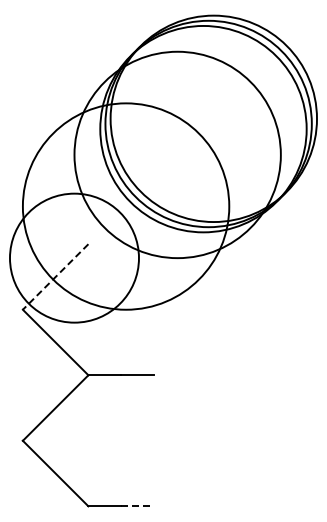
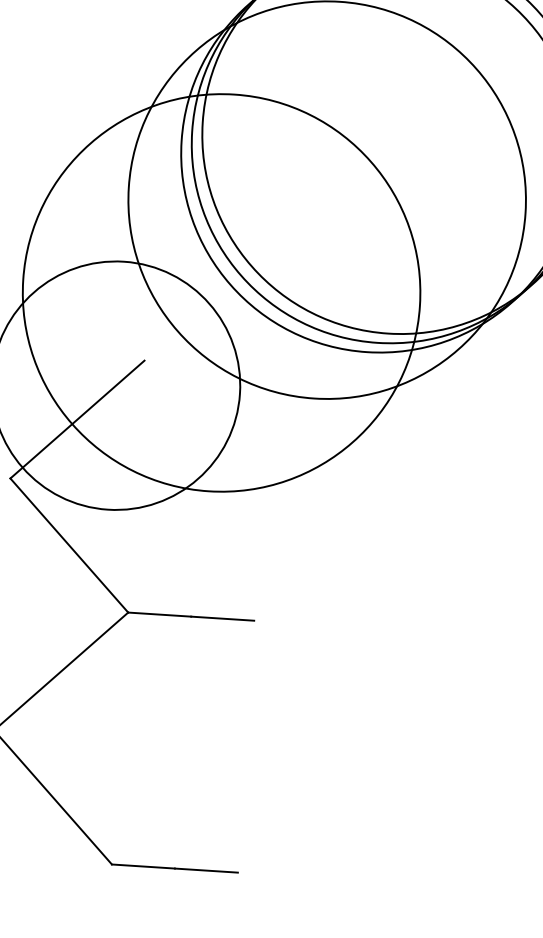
line: (55, 277) -> (77, 420), dashed -> solid
line: (138, 506) -> (208, 871), dashed -> solid

